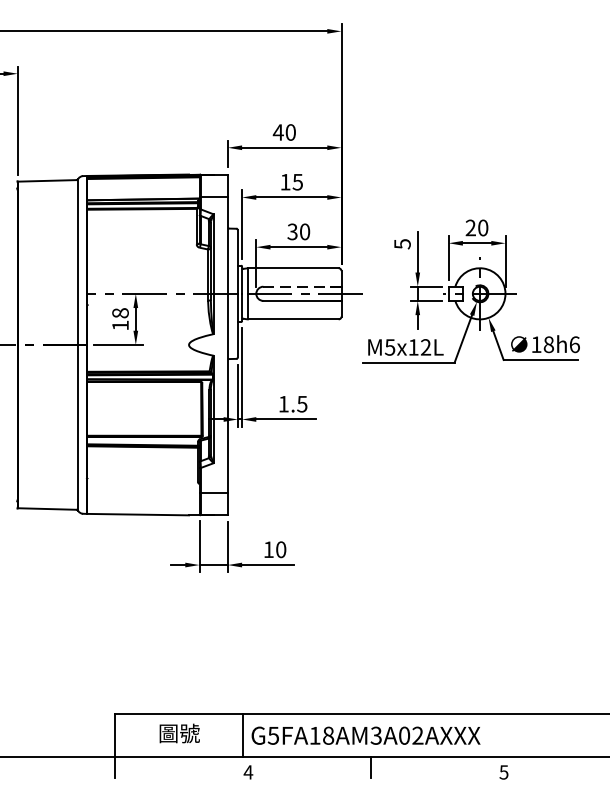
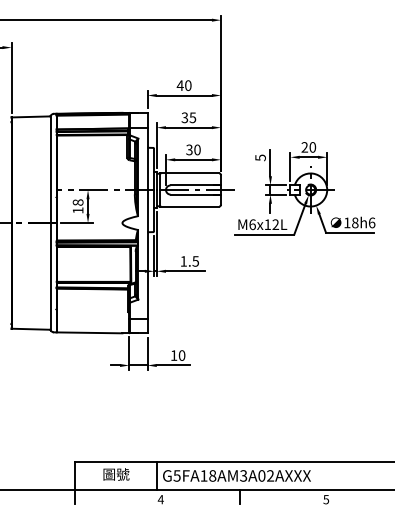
text: (284, 181) -> (184, 117), 15 -> 35
line: (303, 286) -> (196, 185), dashed -> solid
text: (390, 347) -> (252, 224), M5x12L -> M6x12L

